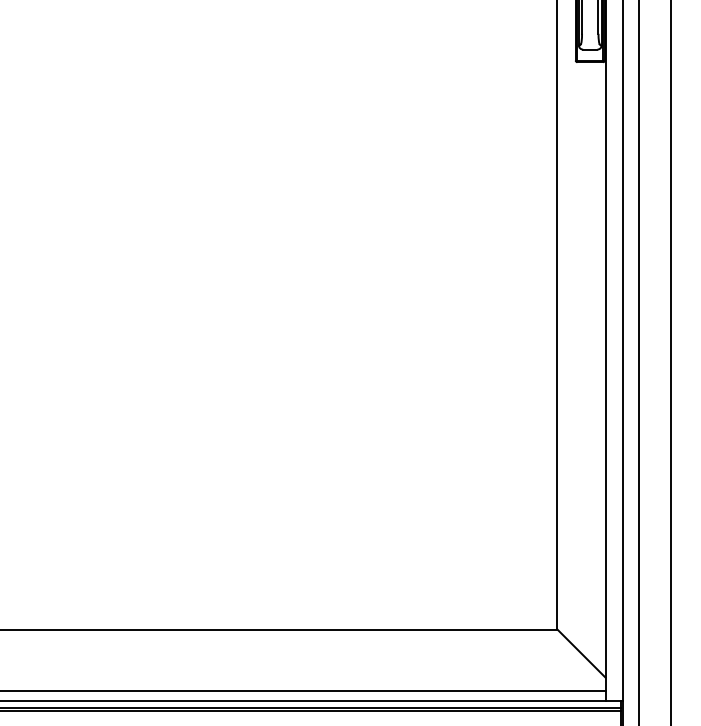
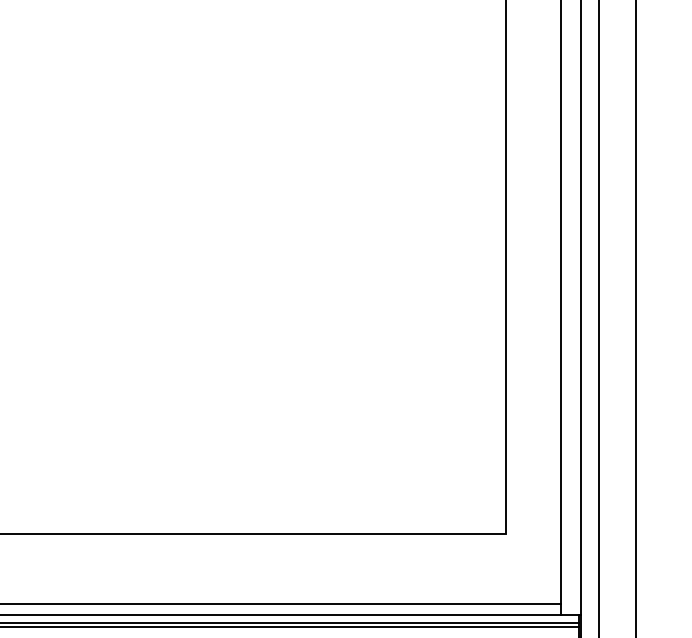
line: (581, 653) -> (533, 560), removed

